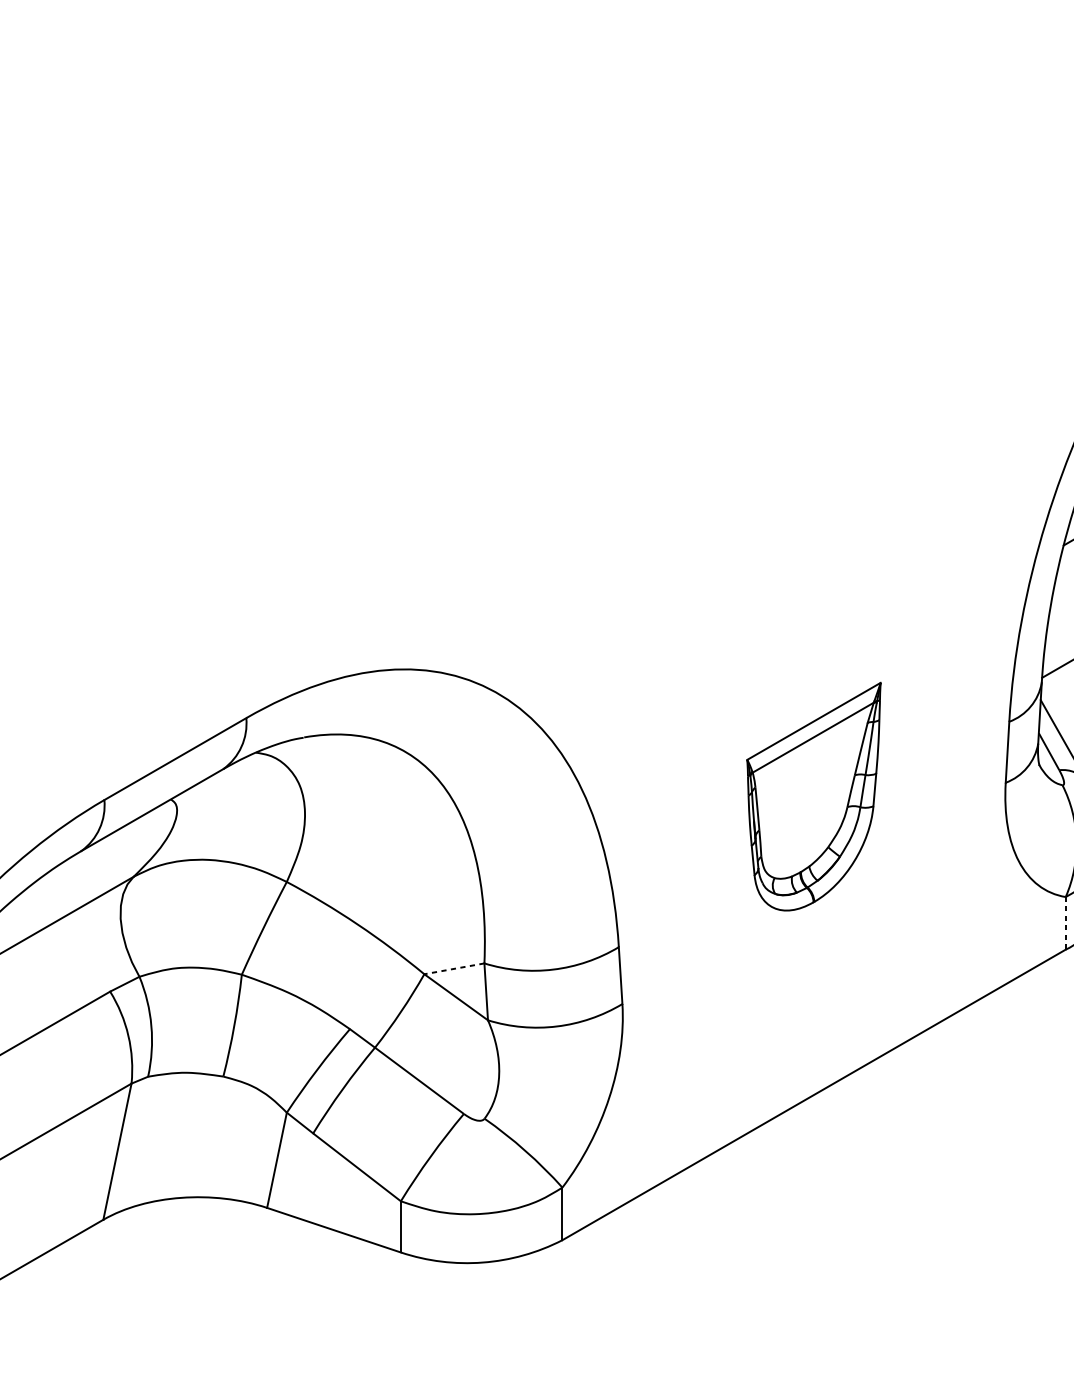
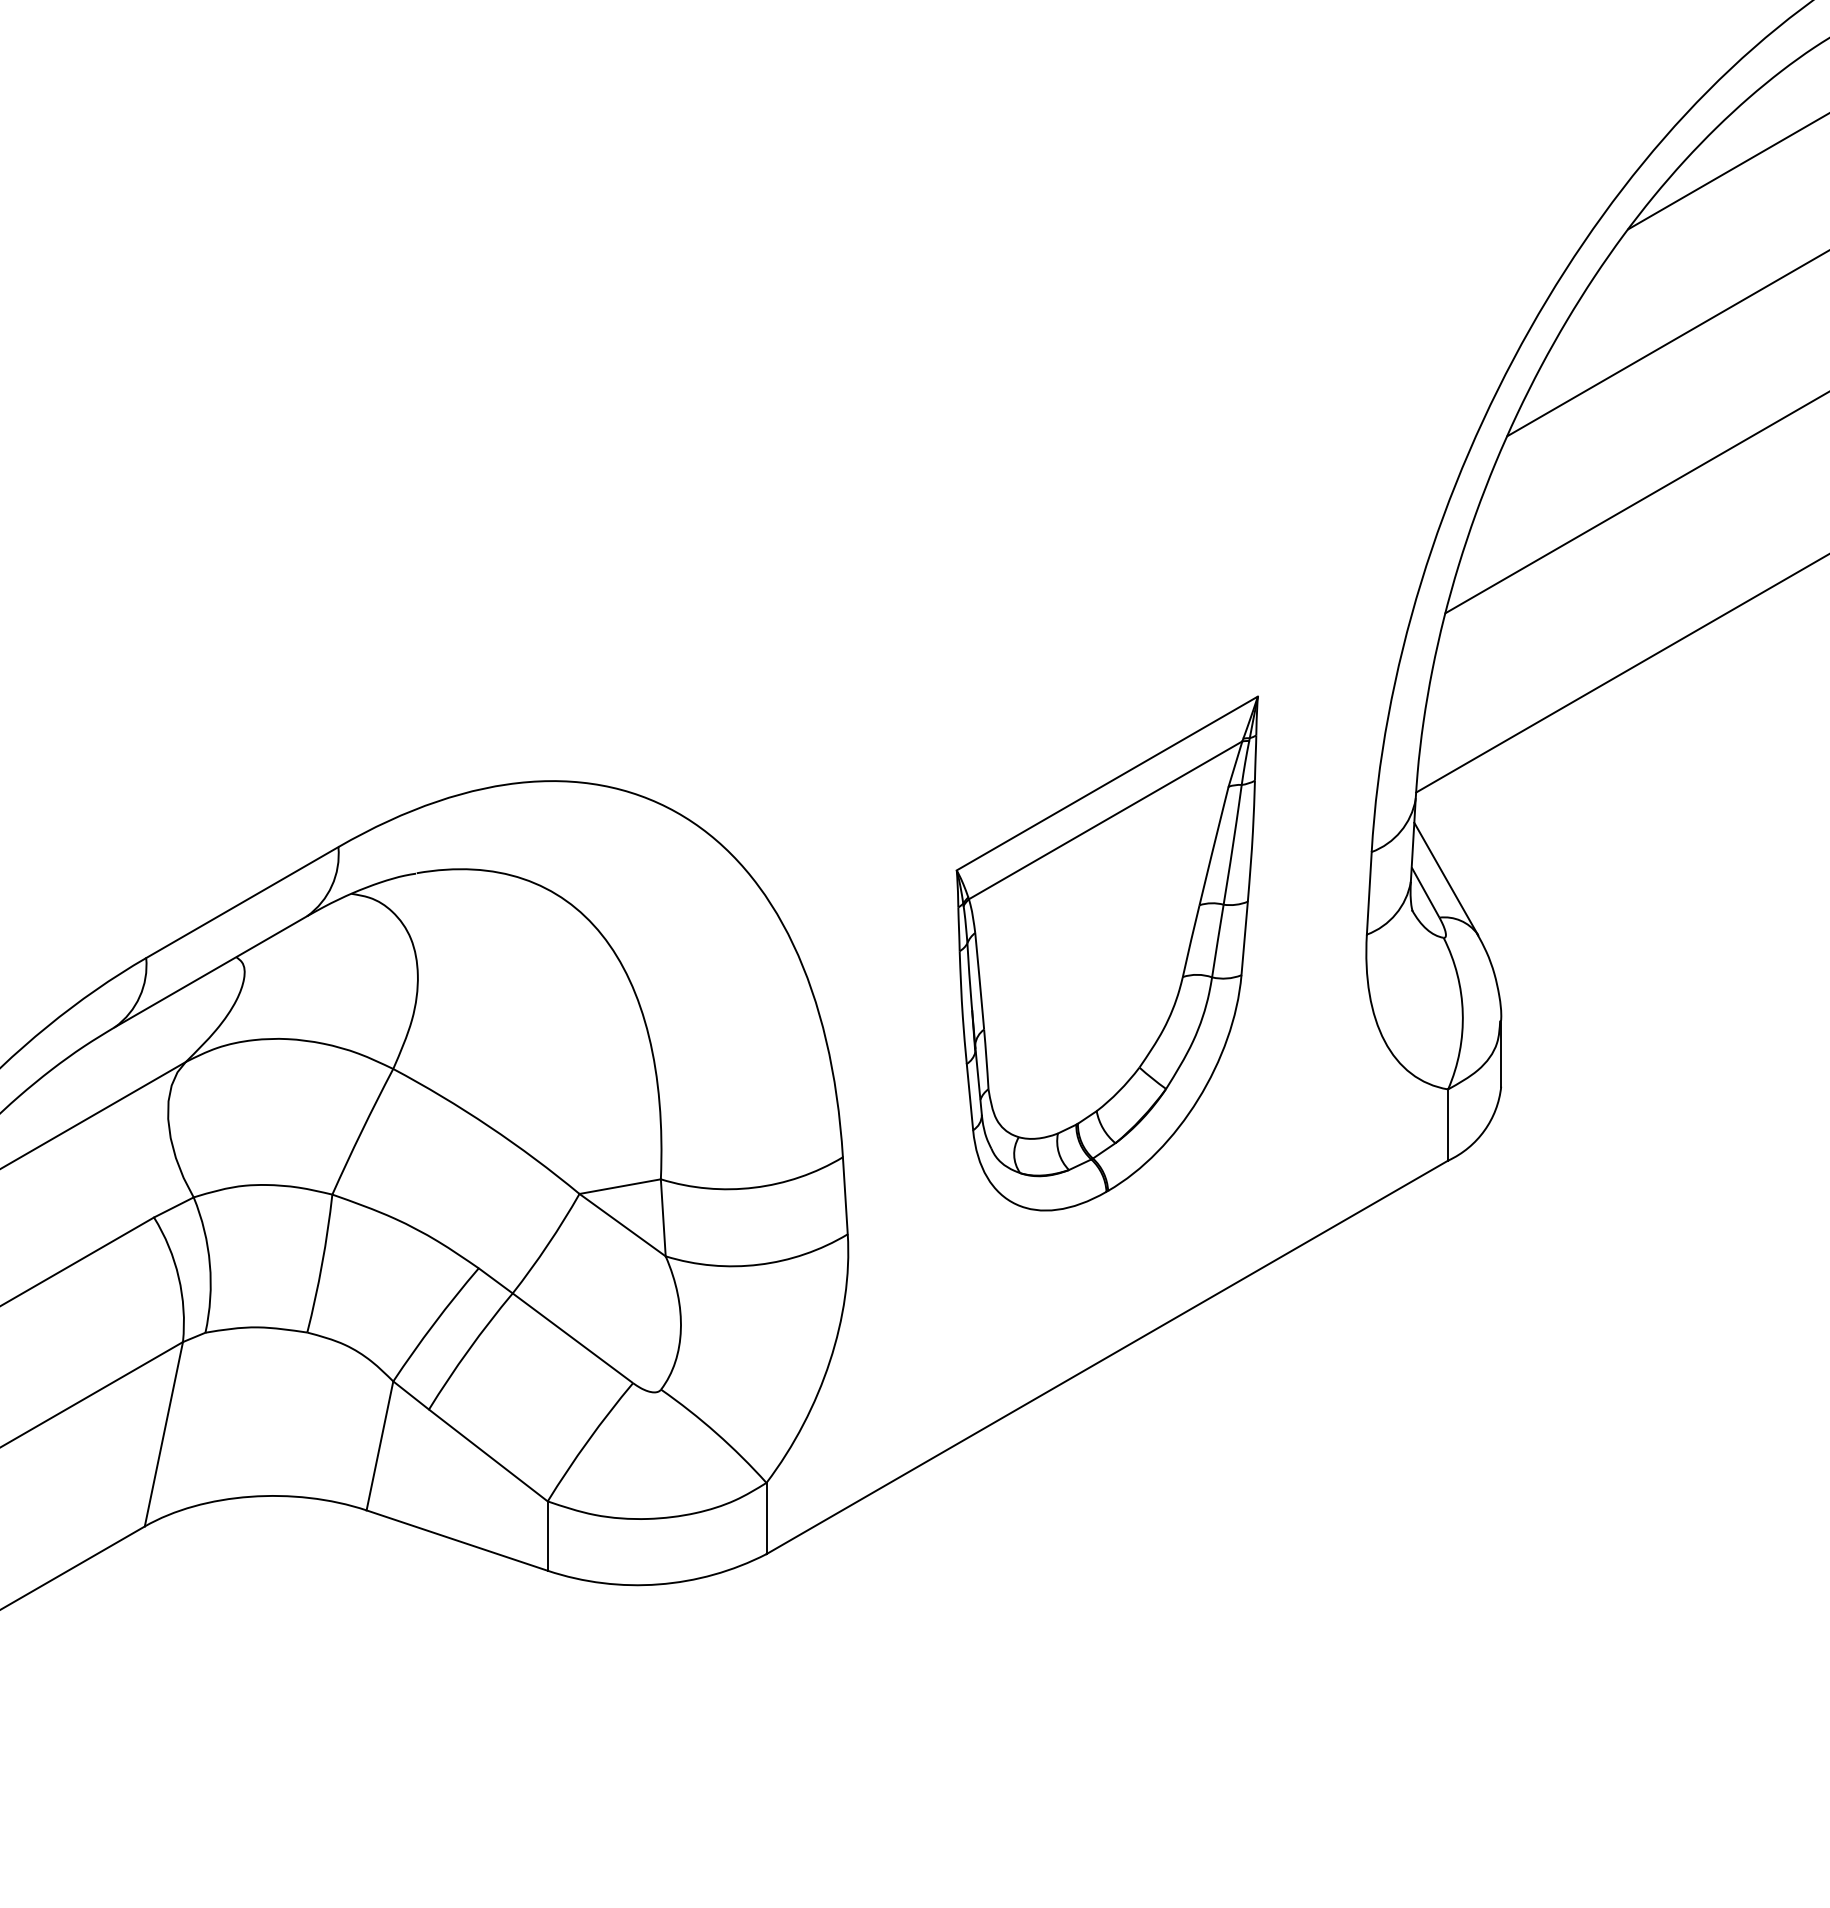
part: (813, 796) -> (1106, 953), size x1.67
line: (1066, 923) -> (1448, 1125), dashed -> solid
line: (453, 968) -> (619, 1186), dashed -> solid

